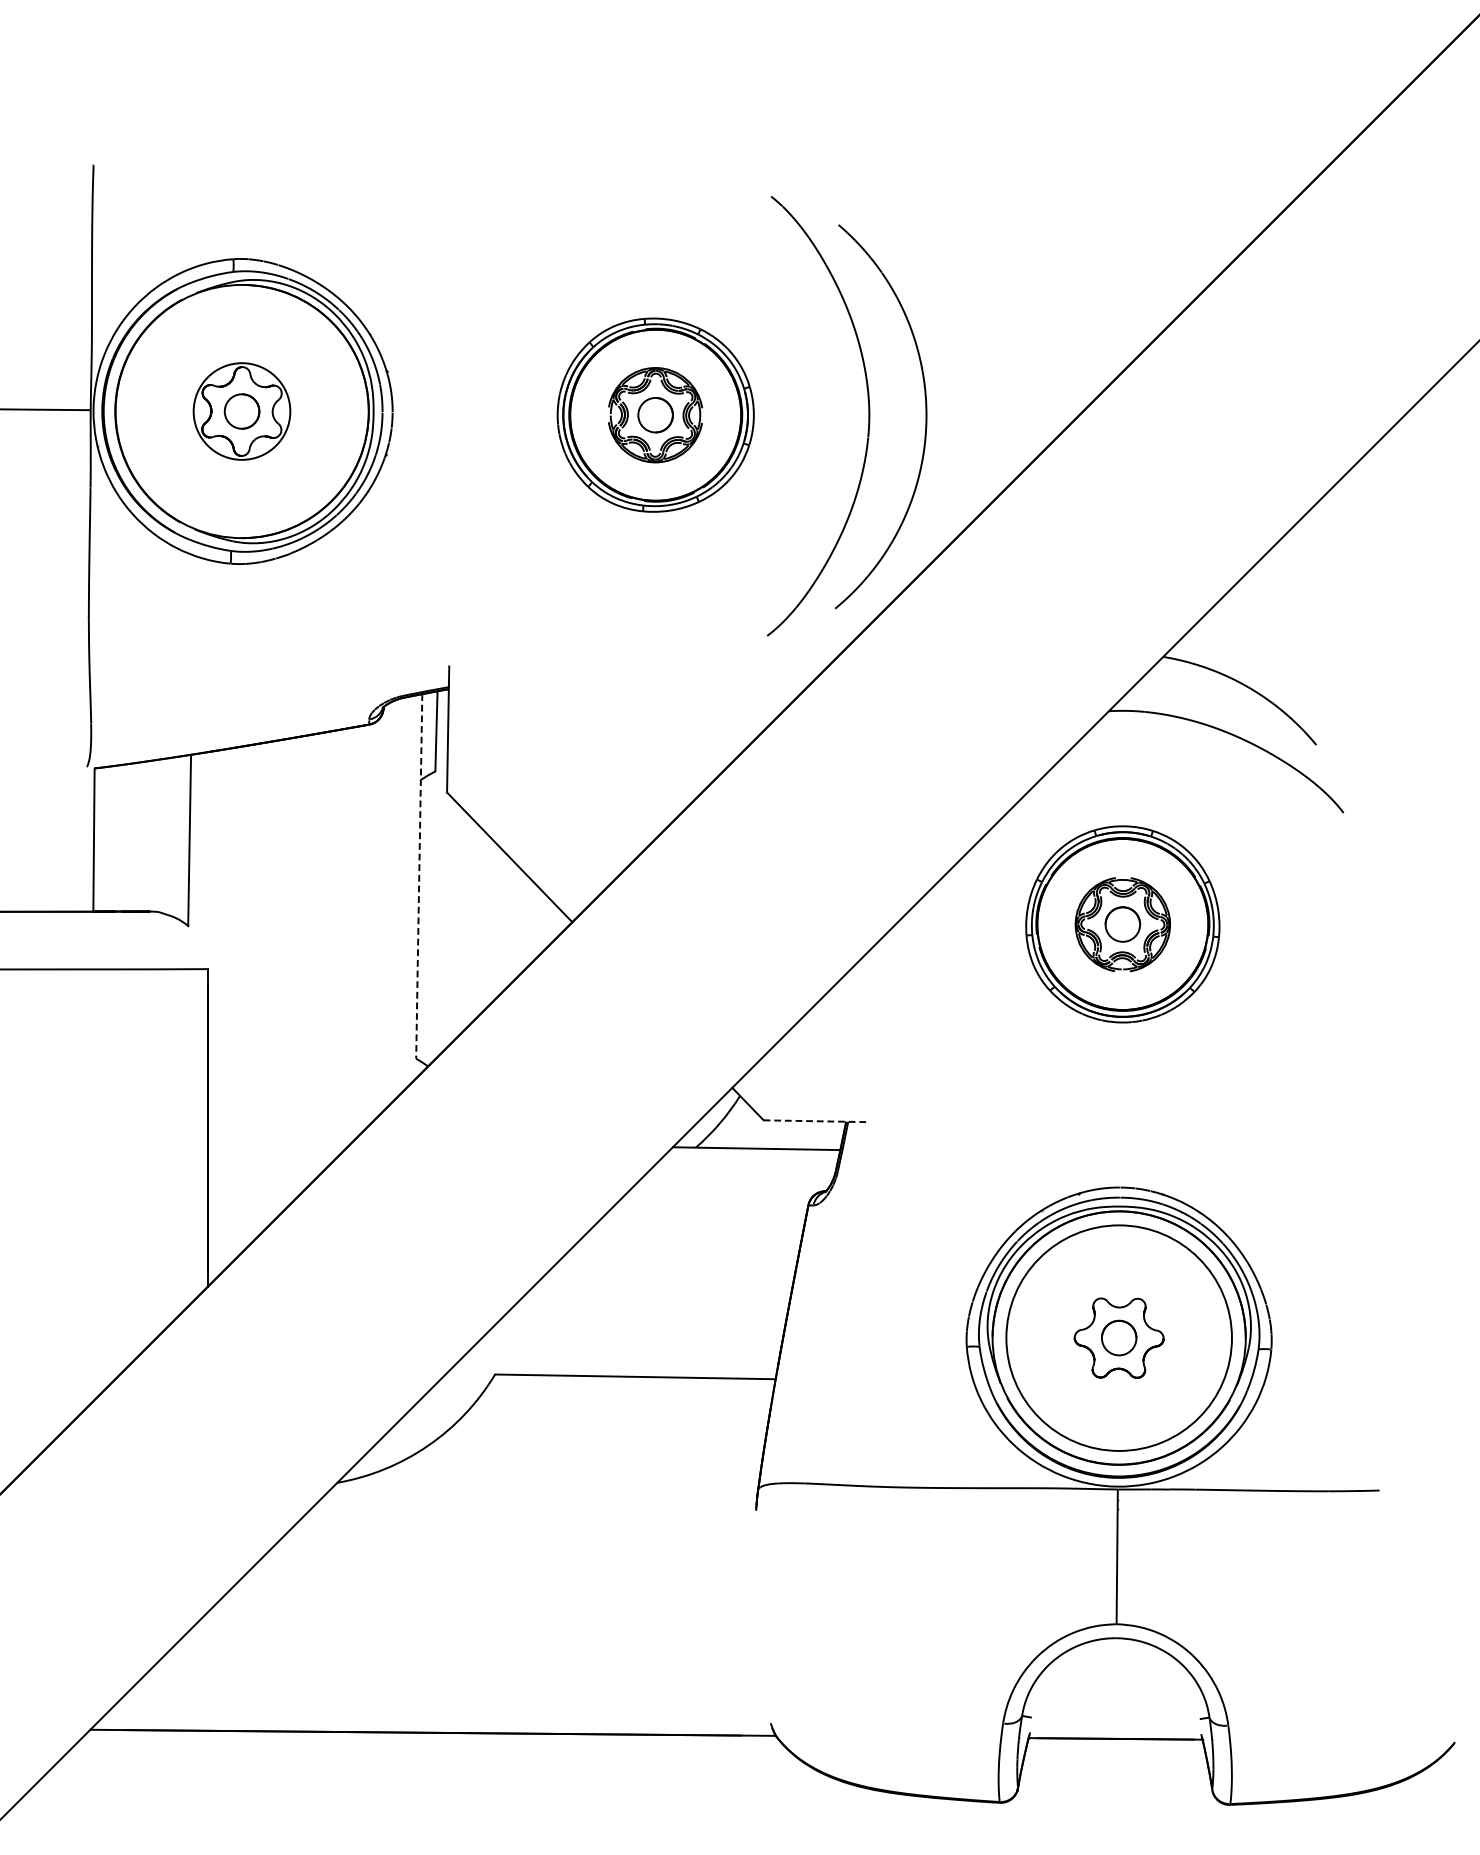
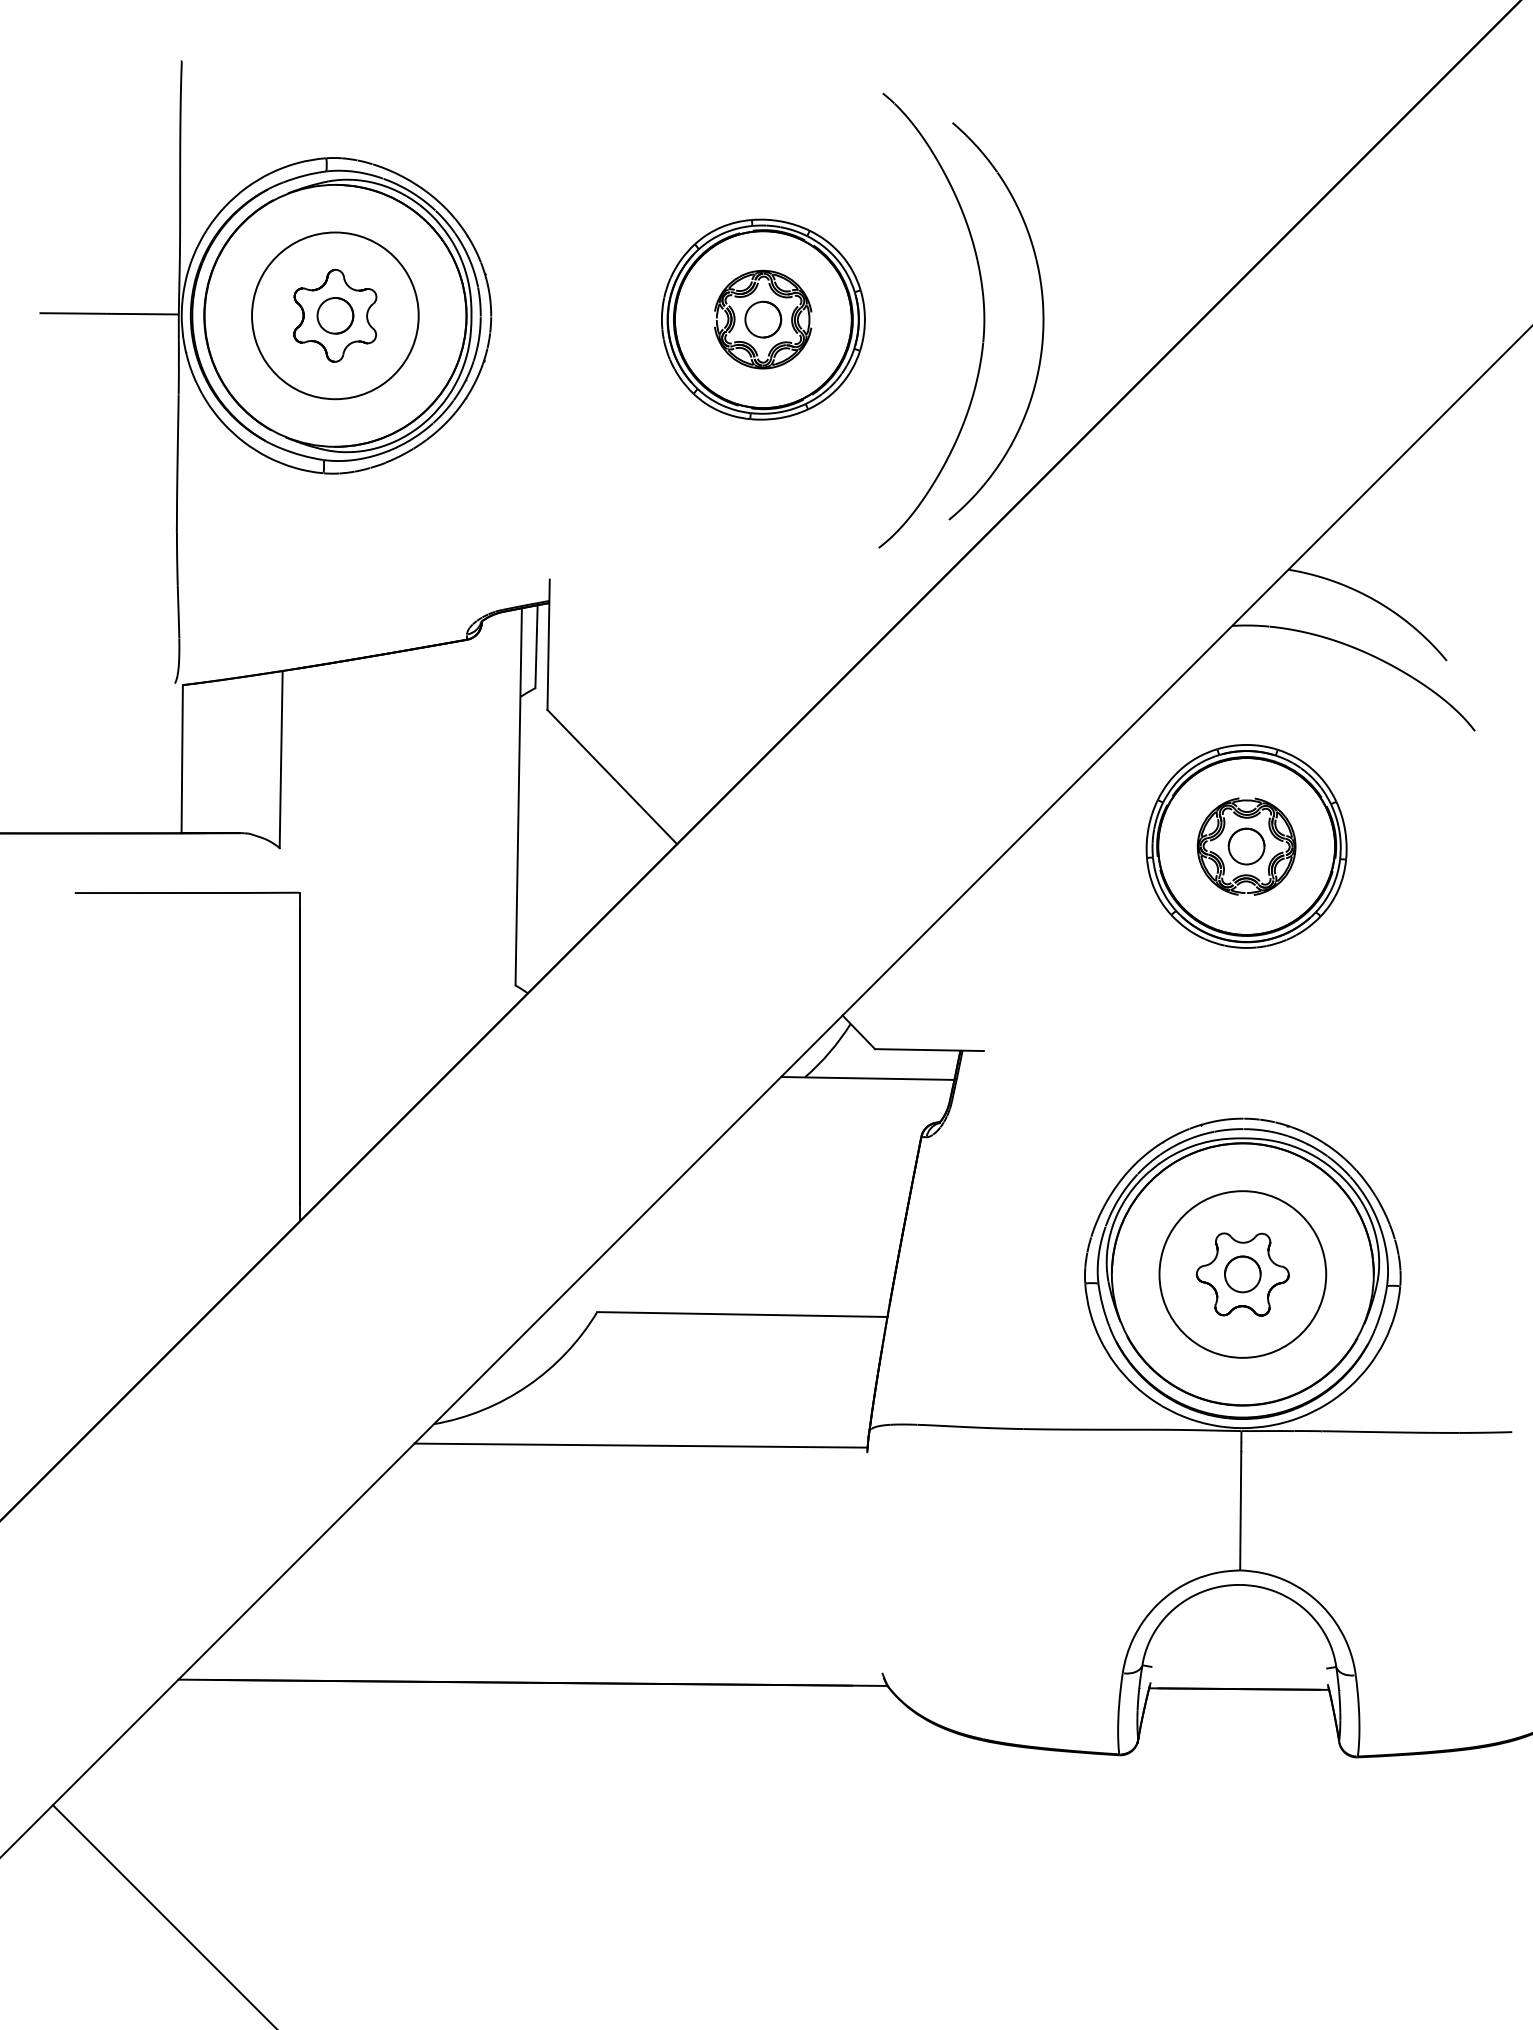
circle: (242, 411) -> (335, 315), size x1.67
line: (419, 876) -> (518, 796), dashed -> solid
line: (816, 1121) -> (929, 1050), dashed -> solid
circle: (1118, 1338) -> (1242, 1274), size x0.71
line: (536, 1503) -> (640, 1445), added

